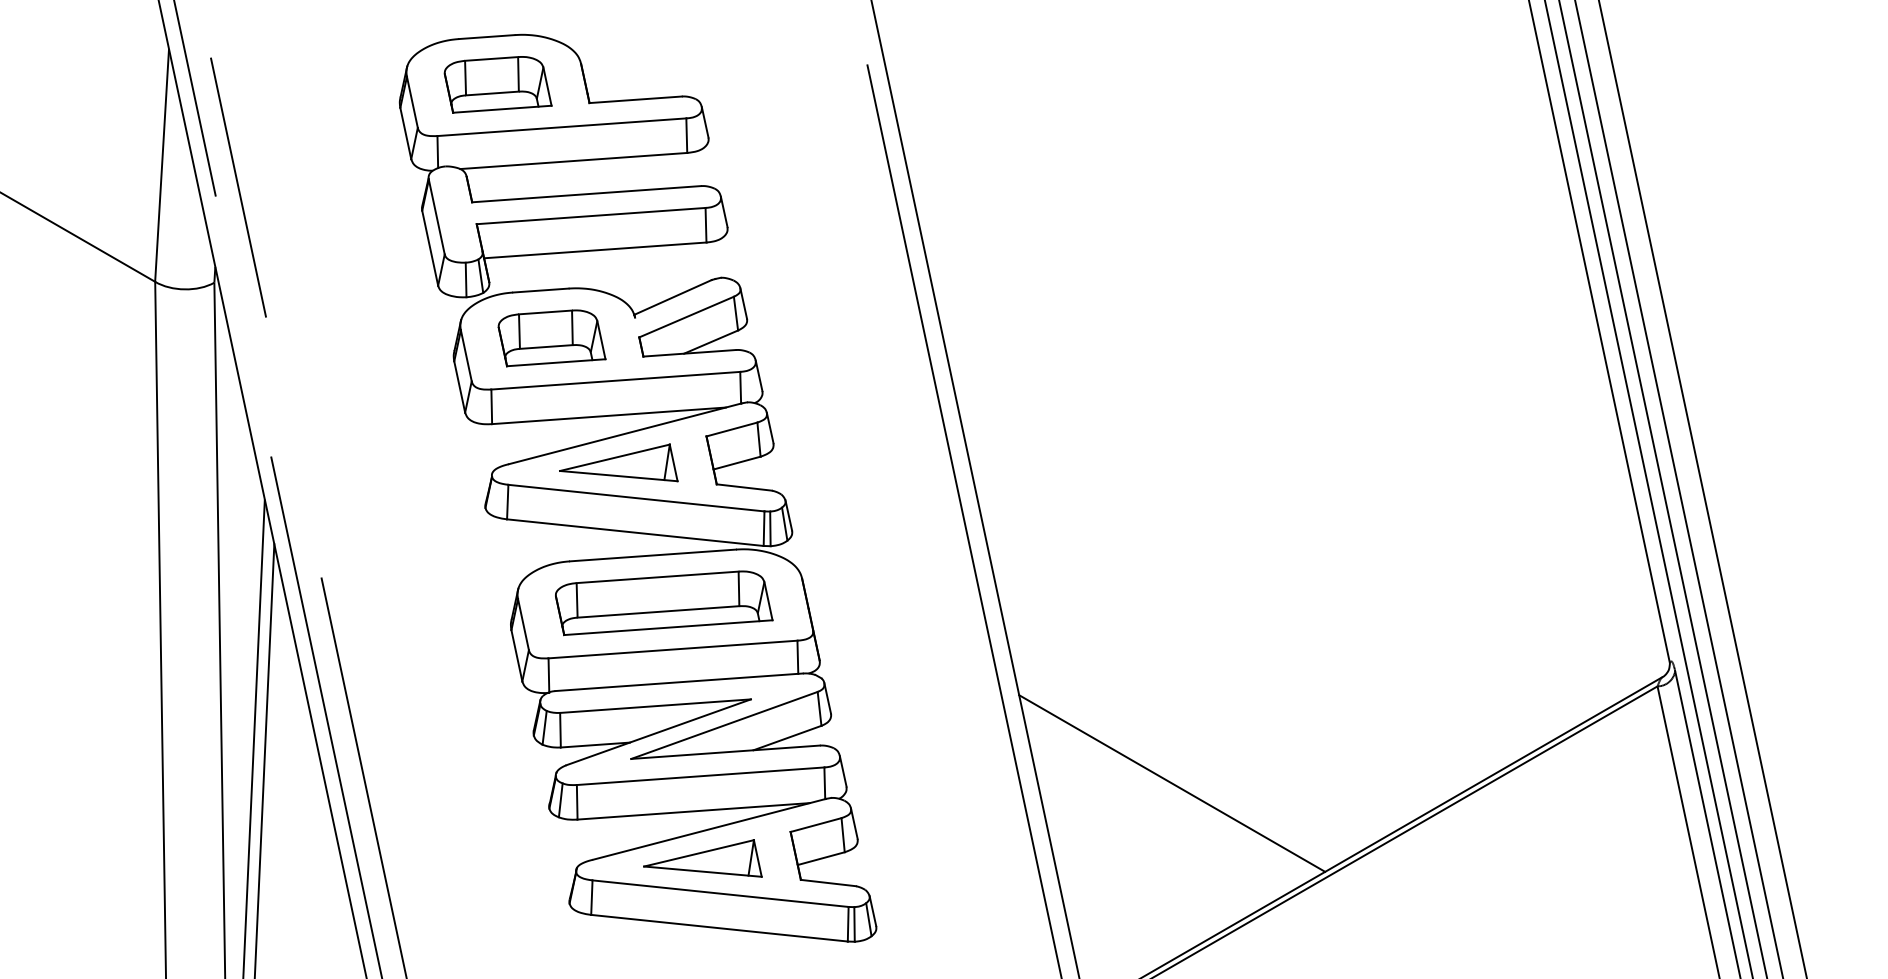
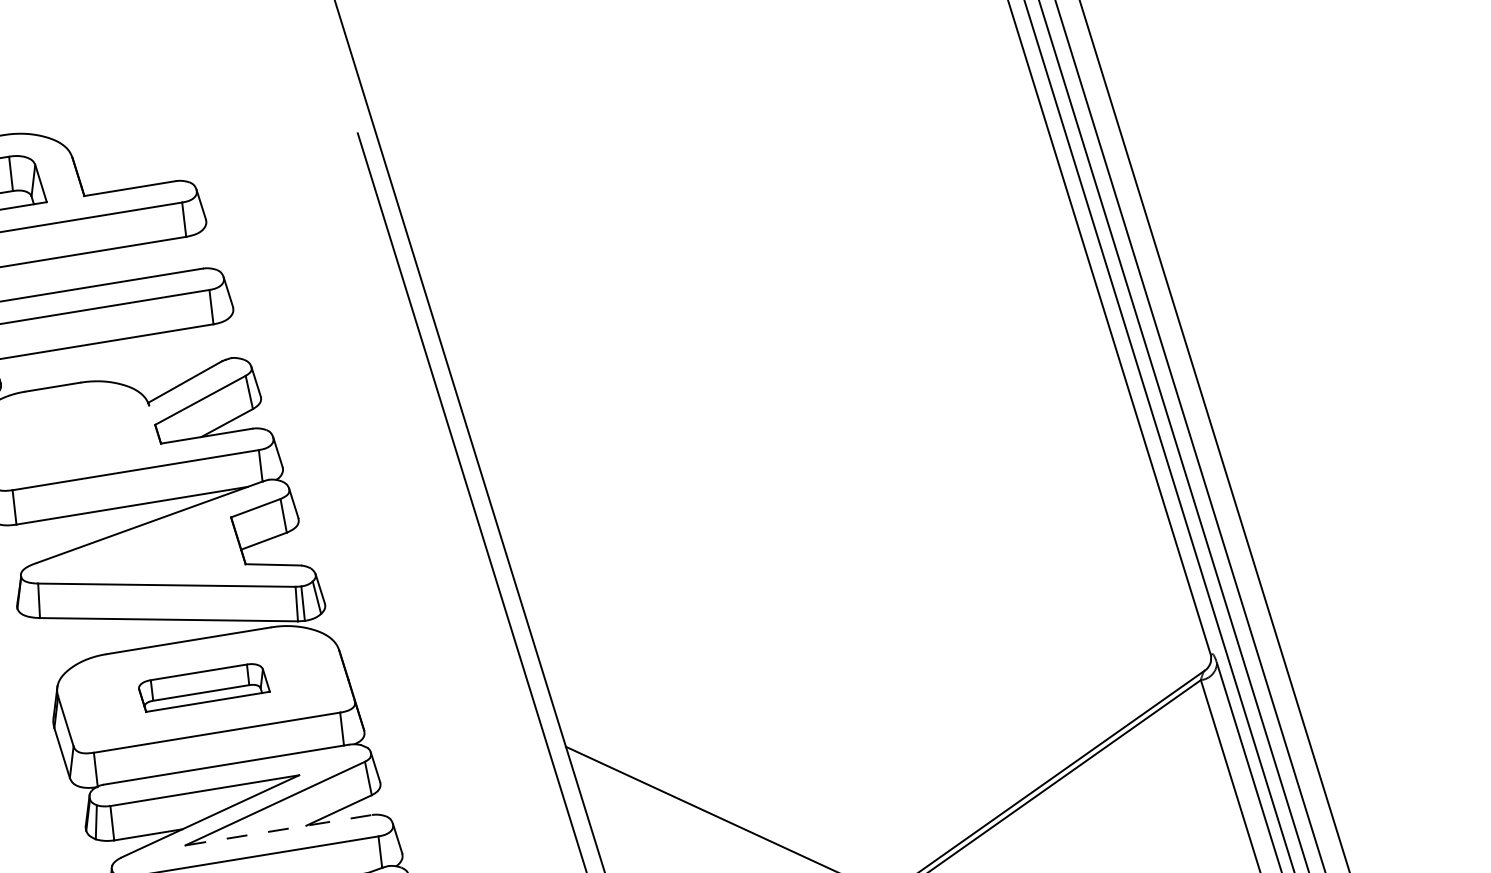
part: (551, 338) -> (67, 433), removed
part: (618, 462) -> (145, 551), removed
part: (664, 603) -> (204, 687), size x0.6
line: (725, 752) -> (278, 830), solid -> dashed

